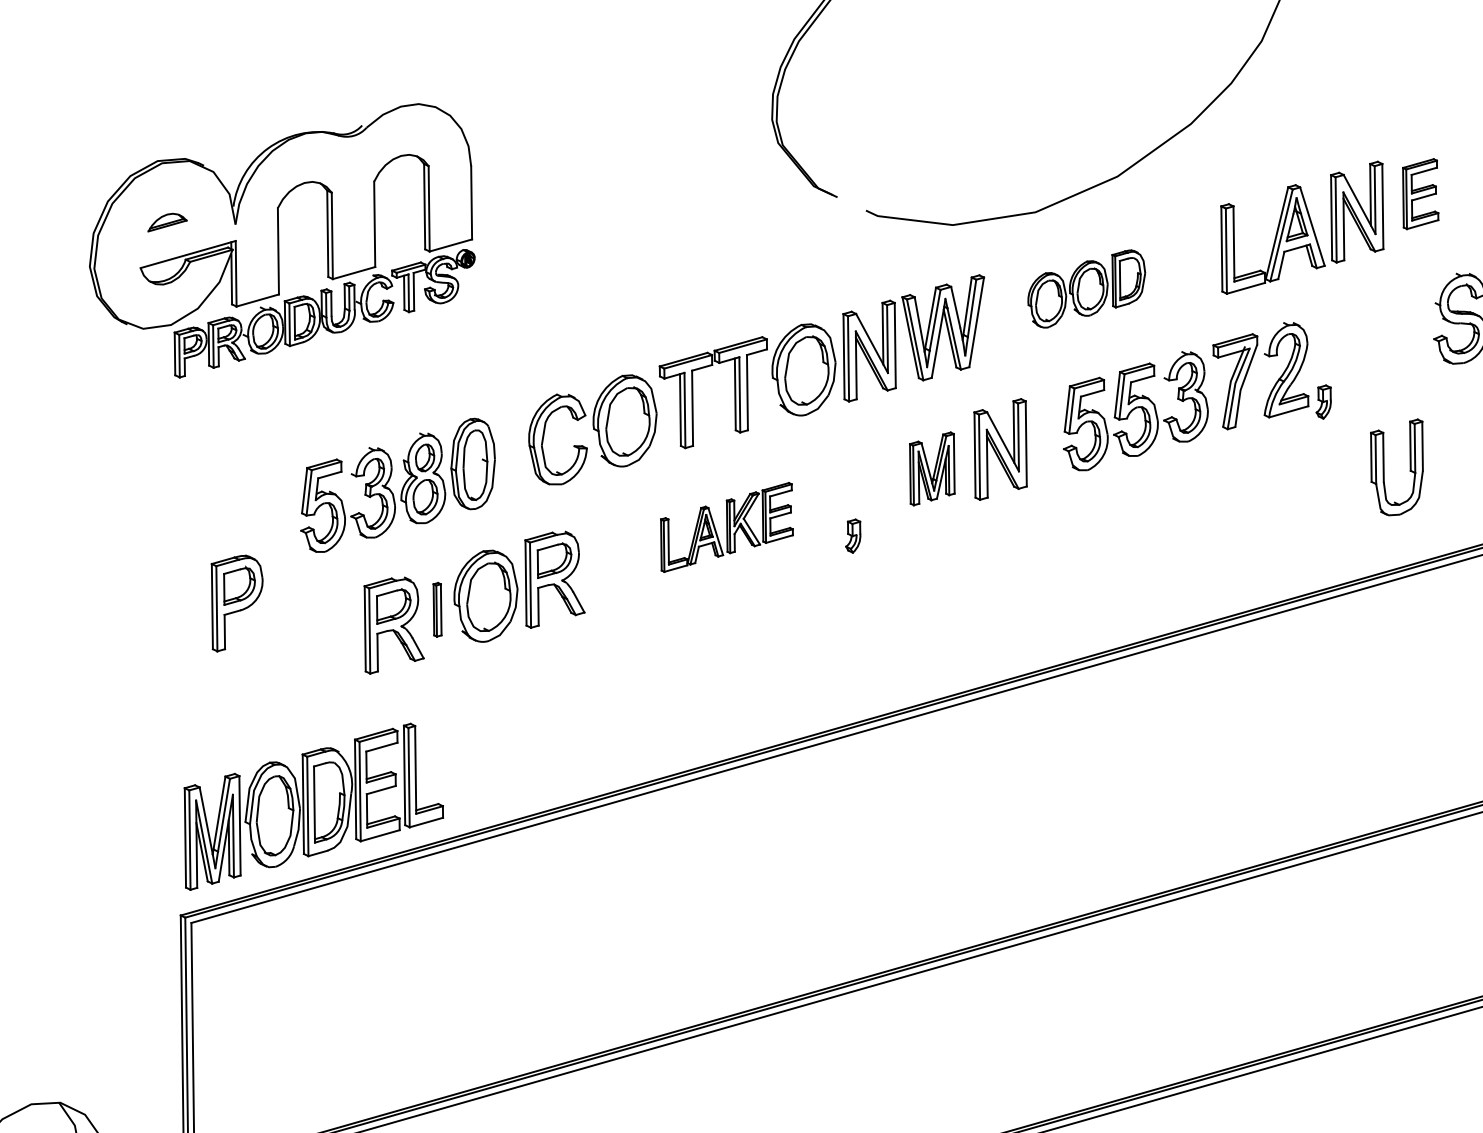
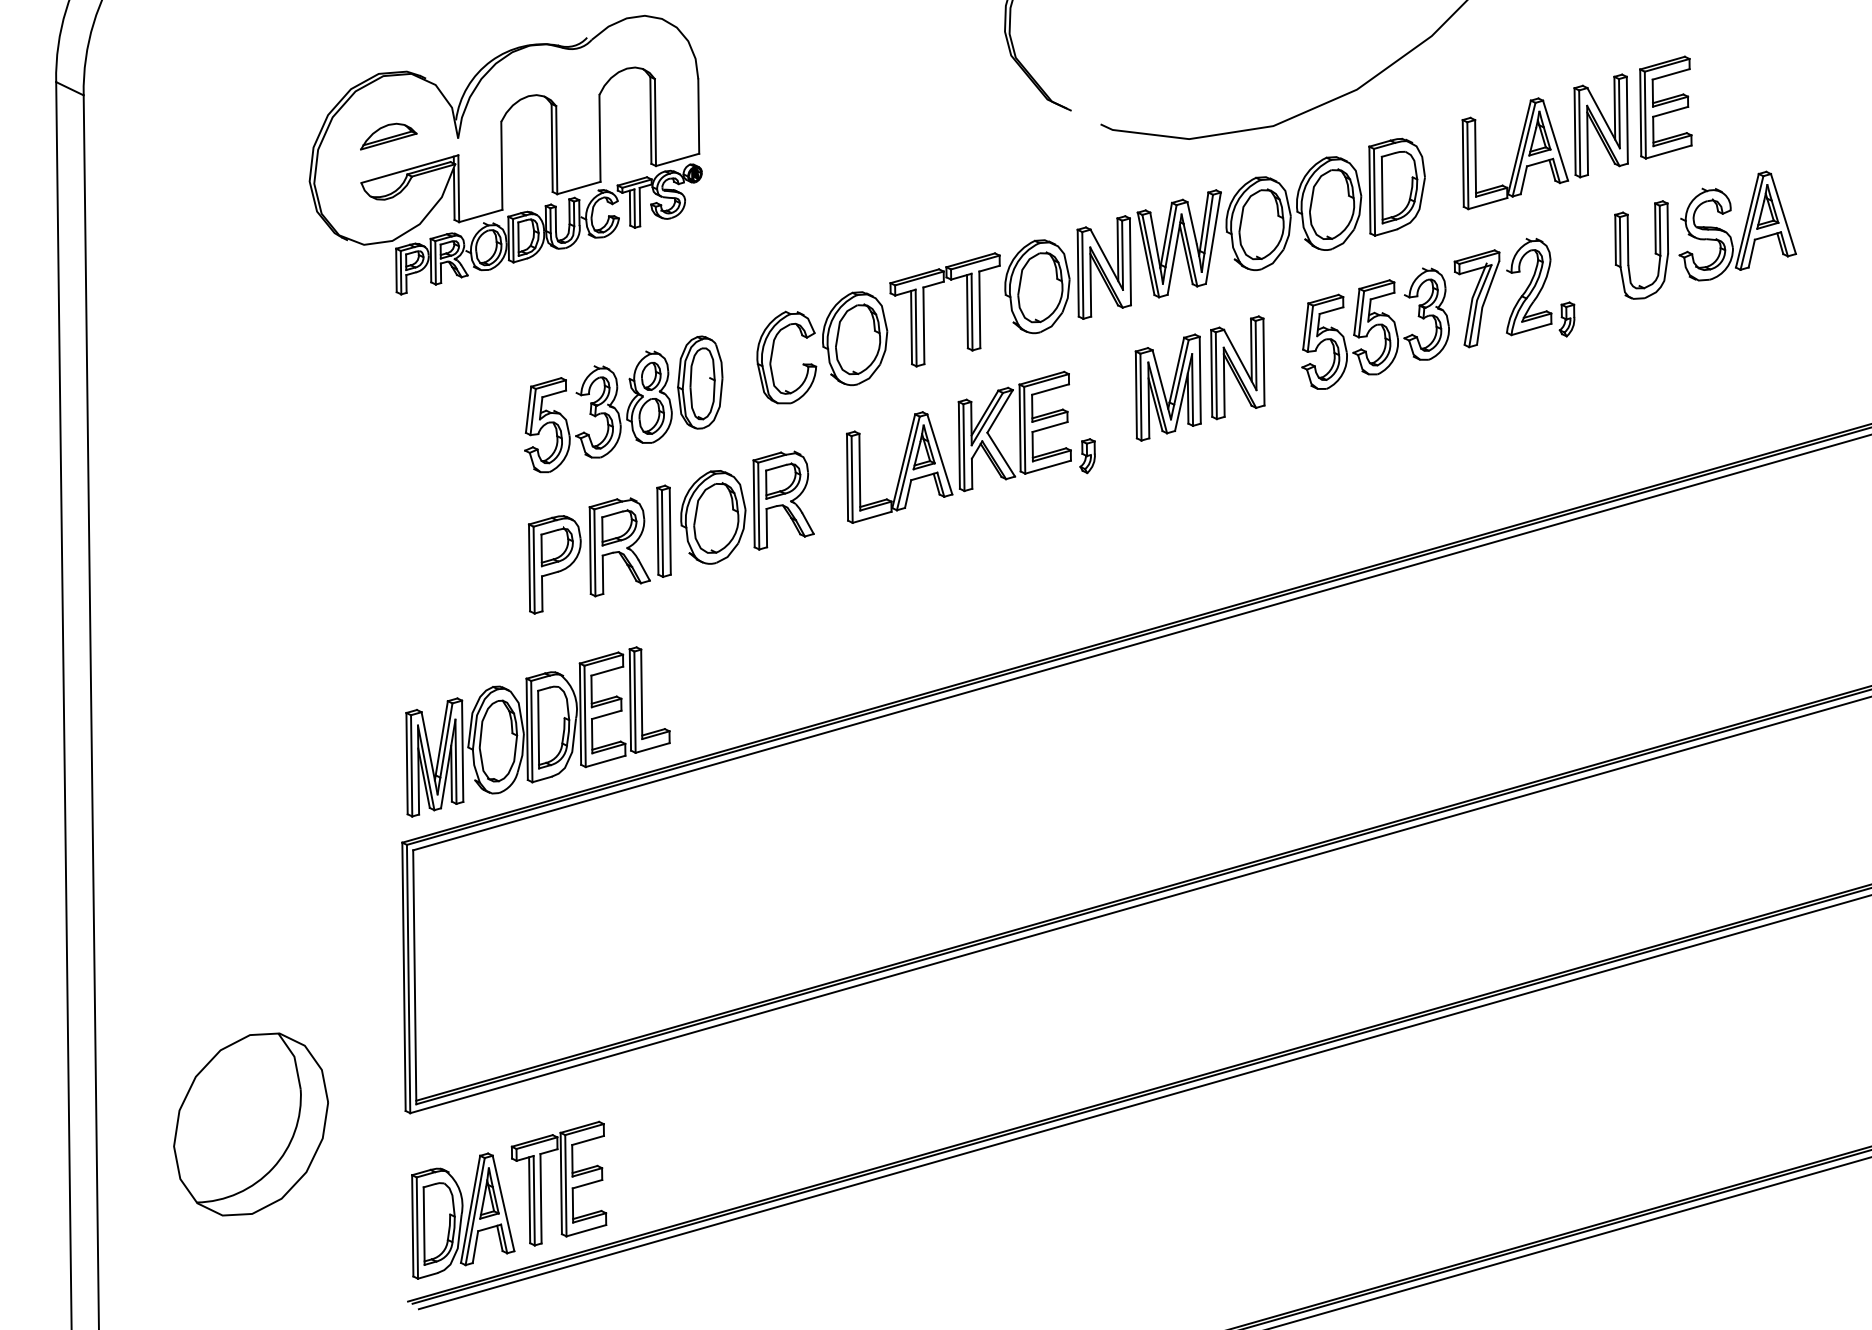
part: (1420, 194) -> (1665, 107), size x1.43
part: (167, 222) -> (388, 136), size x1.43
part: (1086, 288) -> (1325, 203), size x1.67
part: (931, 468) -> (1167, 387), size x1.43
part: (1384, 470) -> (1629, 253), moved
part: (726, 526) -> (958, 446), size x1.67
part: (236, 603) -> (554, 564), moved
part: (437, 609) -> (663, 530), size x1.67

